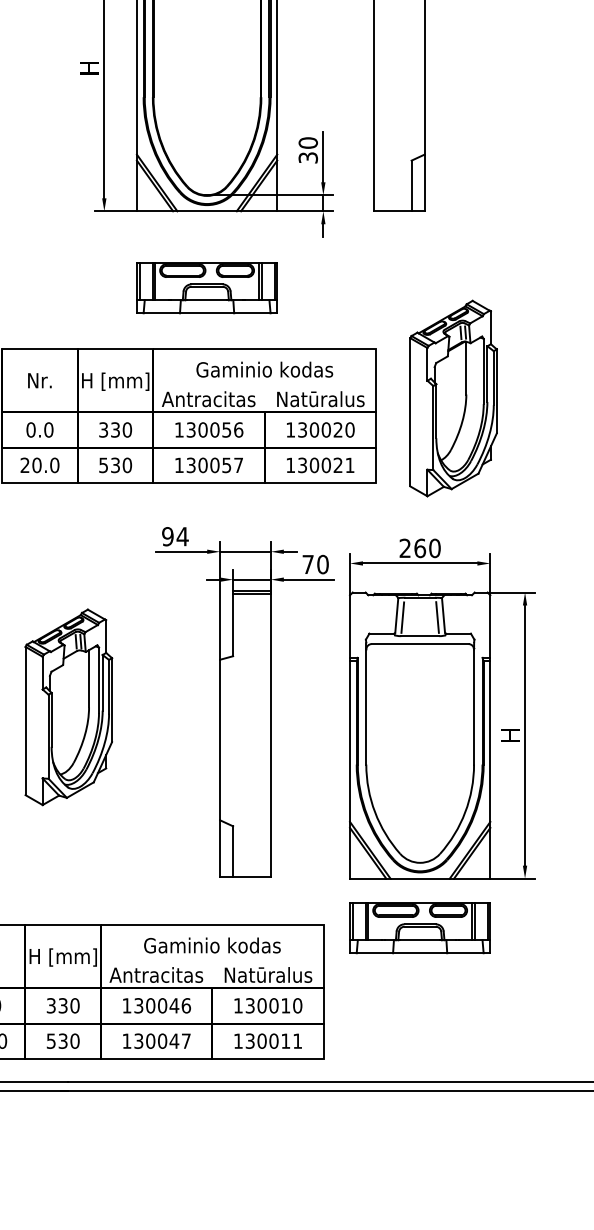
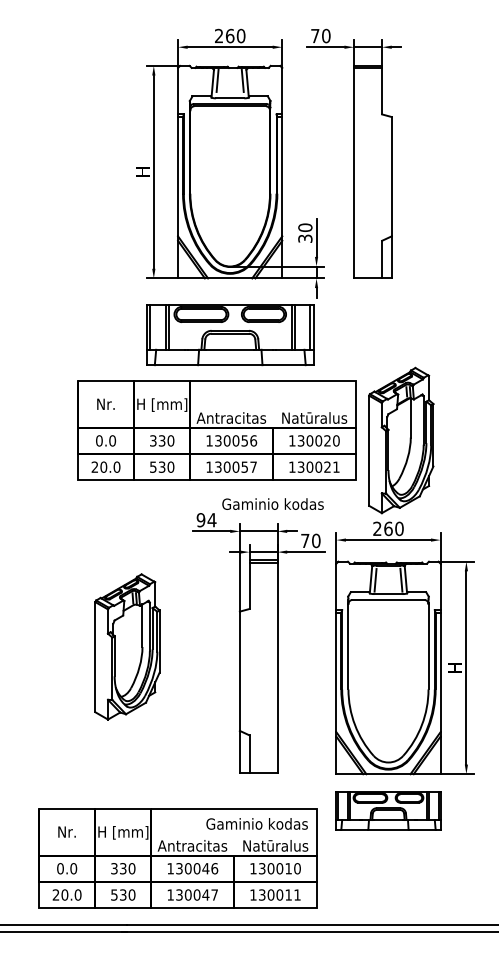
part: (206, 288) -> (229, 335), size x1.6
text: (264, 368) -> (272, 503), moved
part: (453, 398) -> (401, 440), moved
text: (211, 944) -> (256, 823), moved

